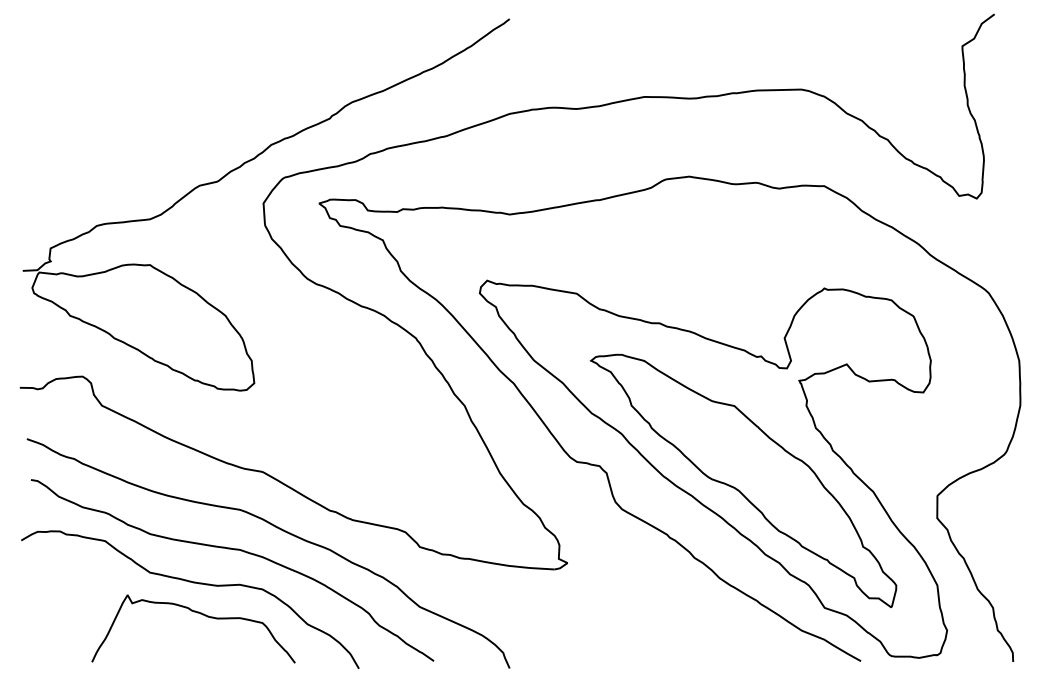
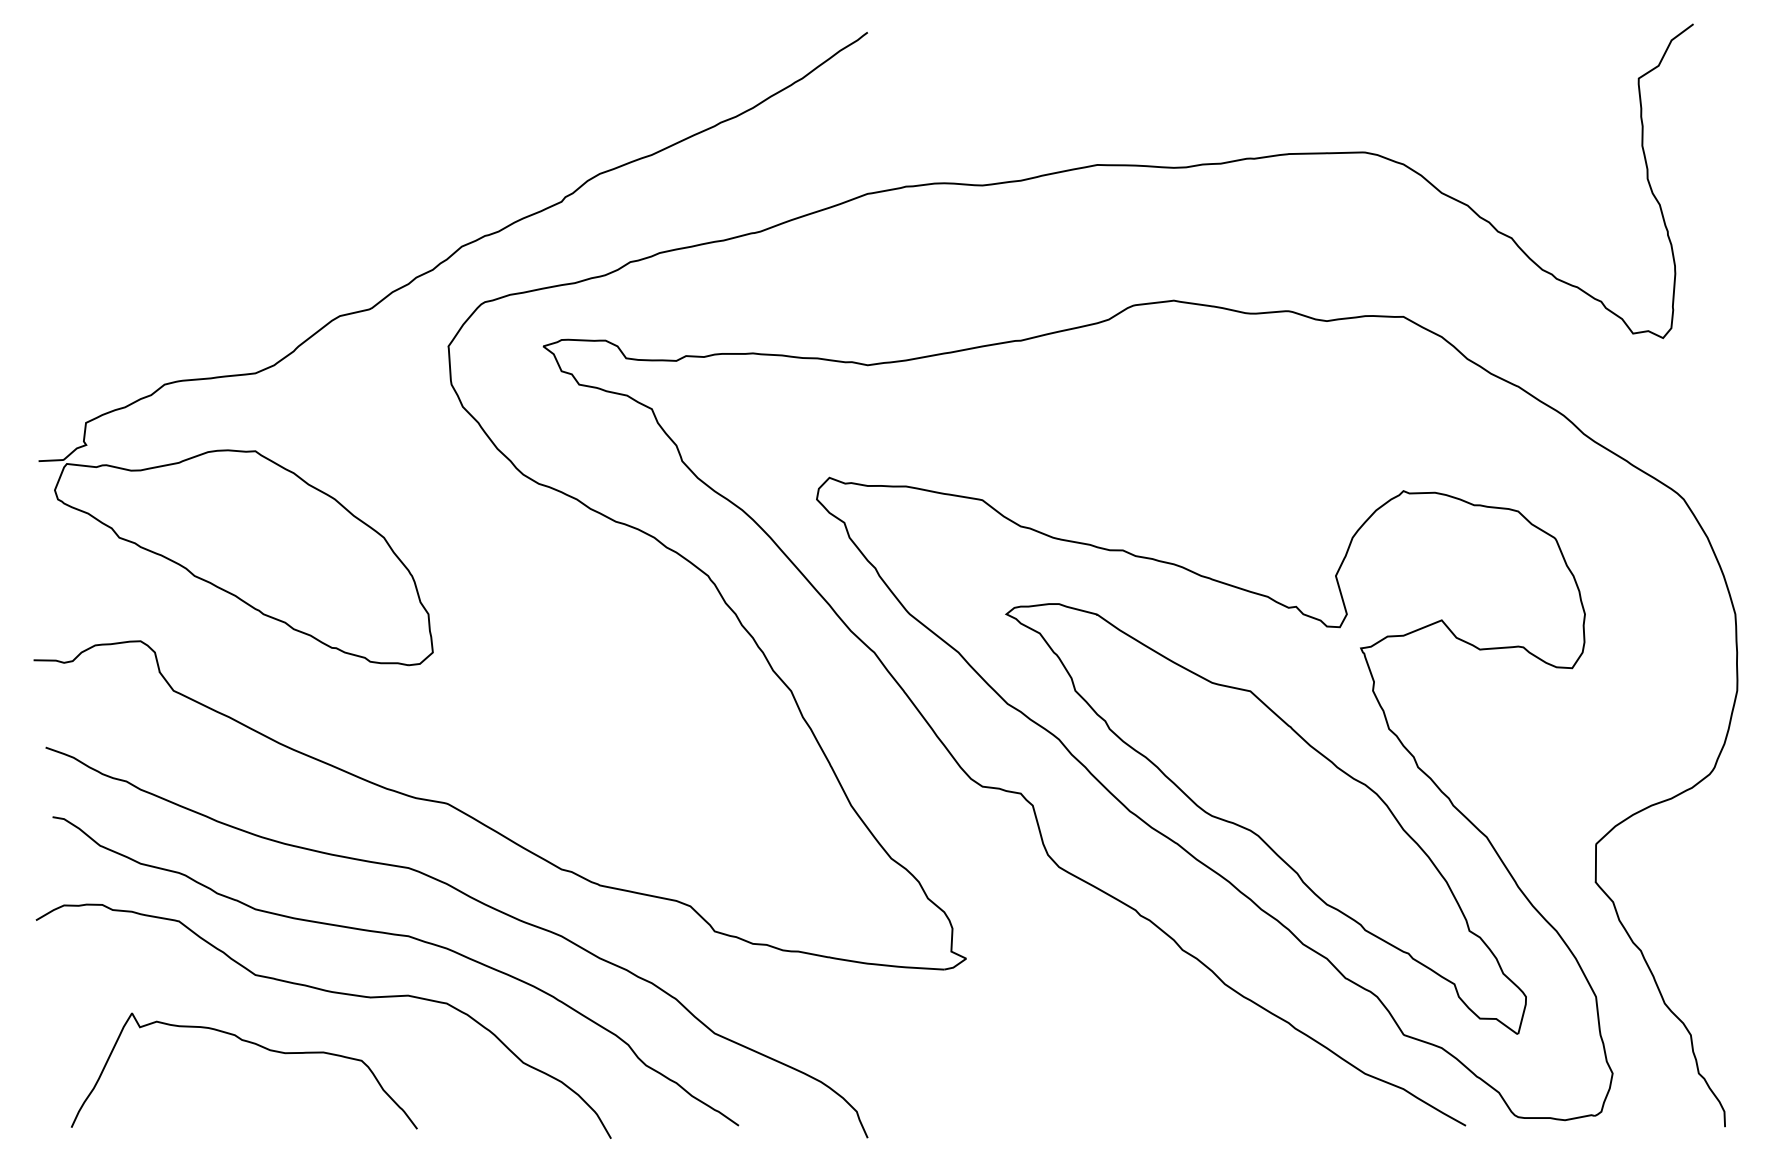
curve: (197, 613) -> (250, 1044), moved

